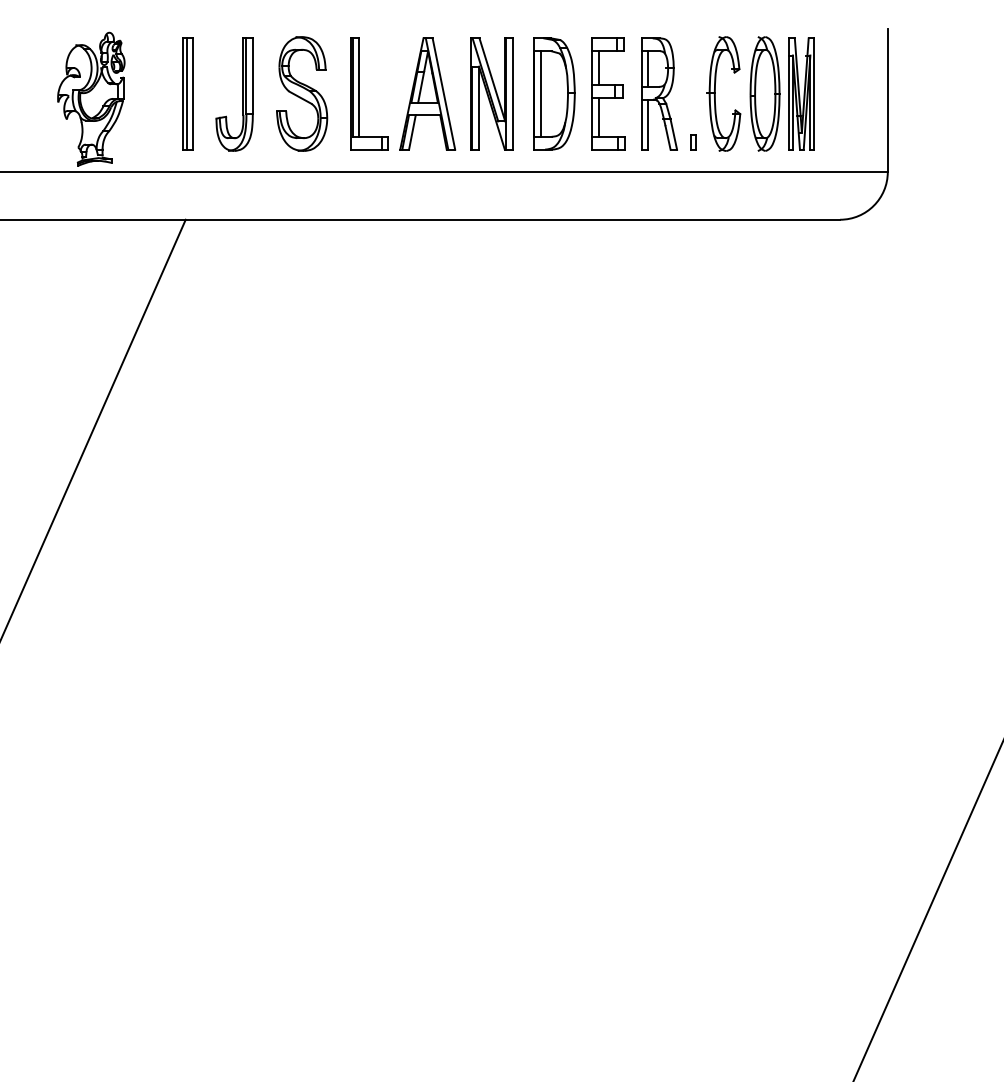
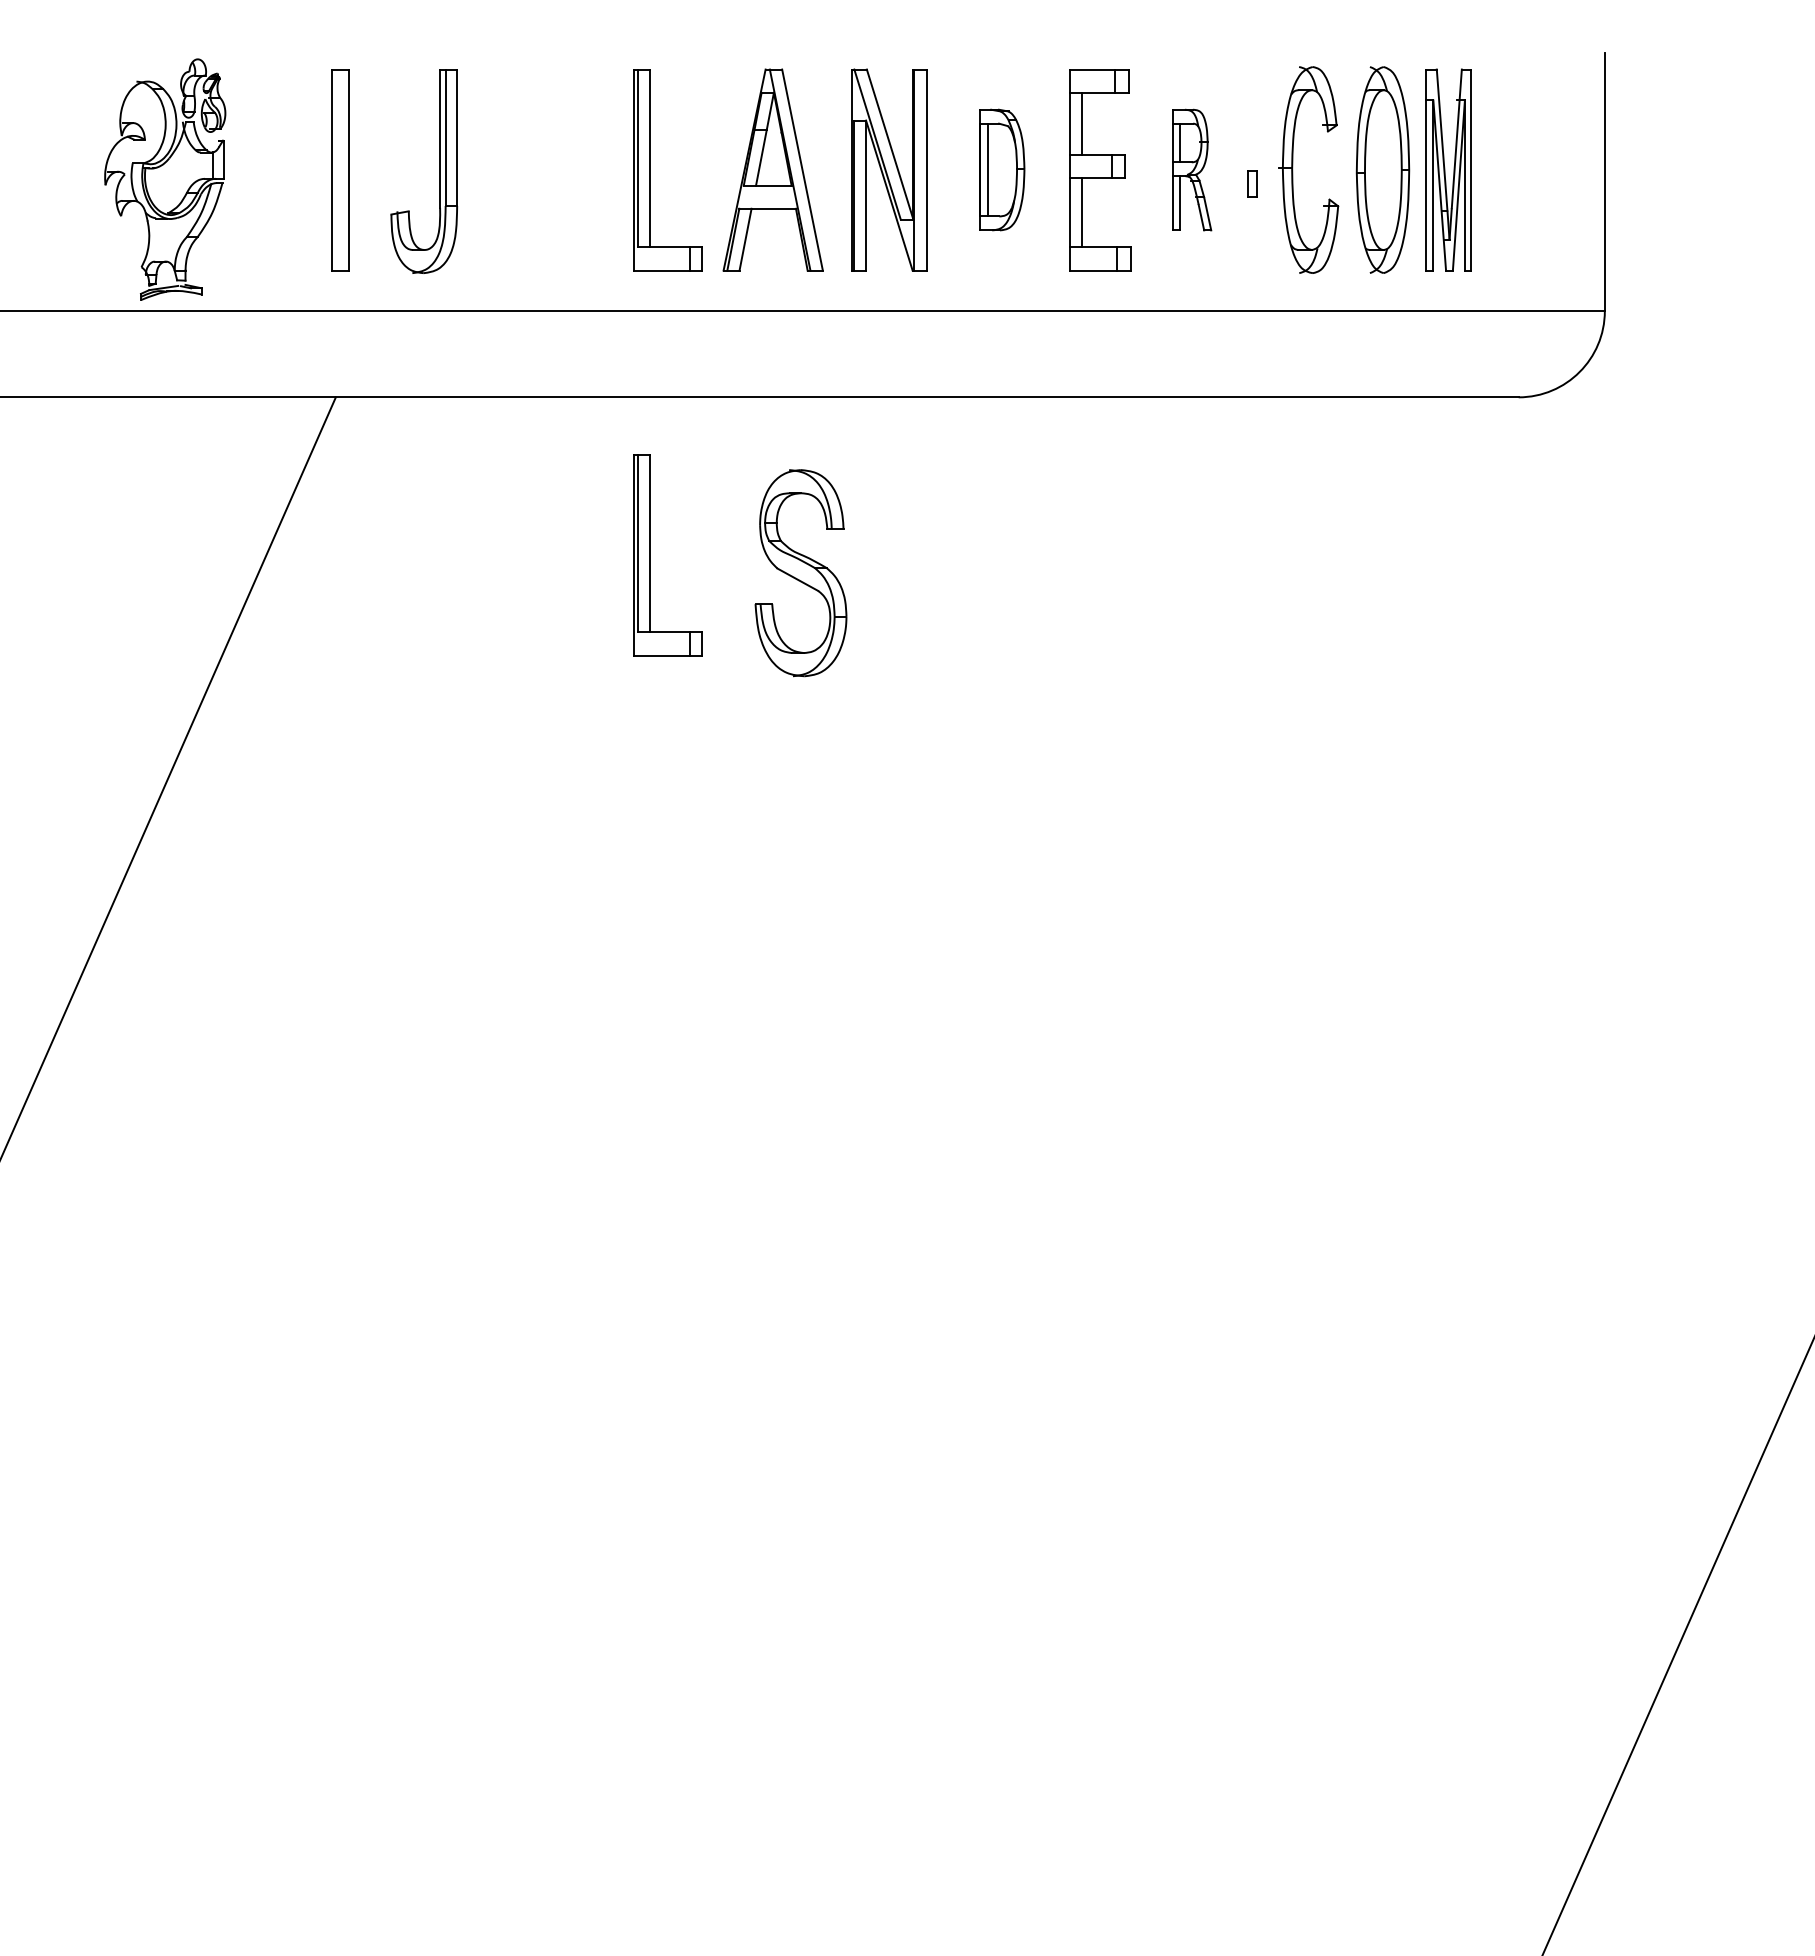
line: (186, 93) -> (337, 169), removed
part: (302, 93) -> (801, 572), moved
part: (554, 93) -> (1002, 169), size x0.6
part: (659, 93) -> (1192, 169), size x0.6
part: (693, 142) -> (1253, 183), moved
part: (359, 306) -> (649, 554), added

